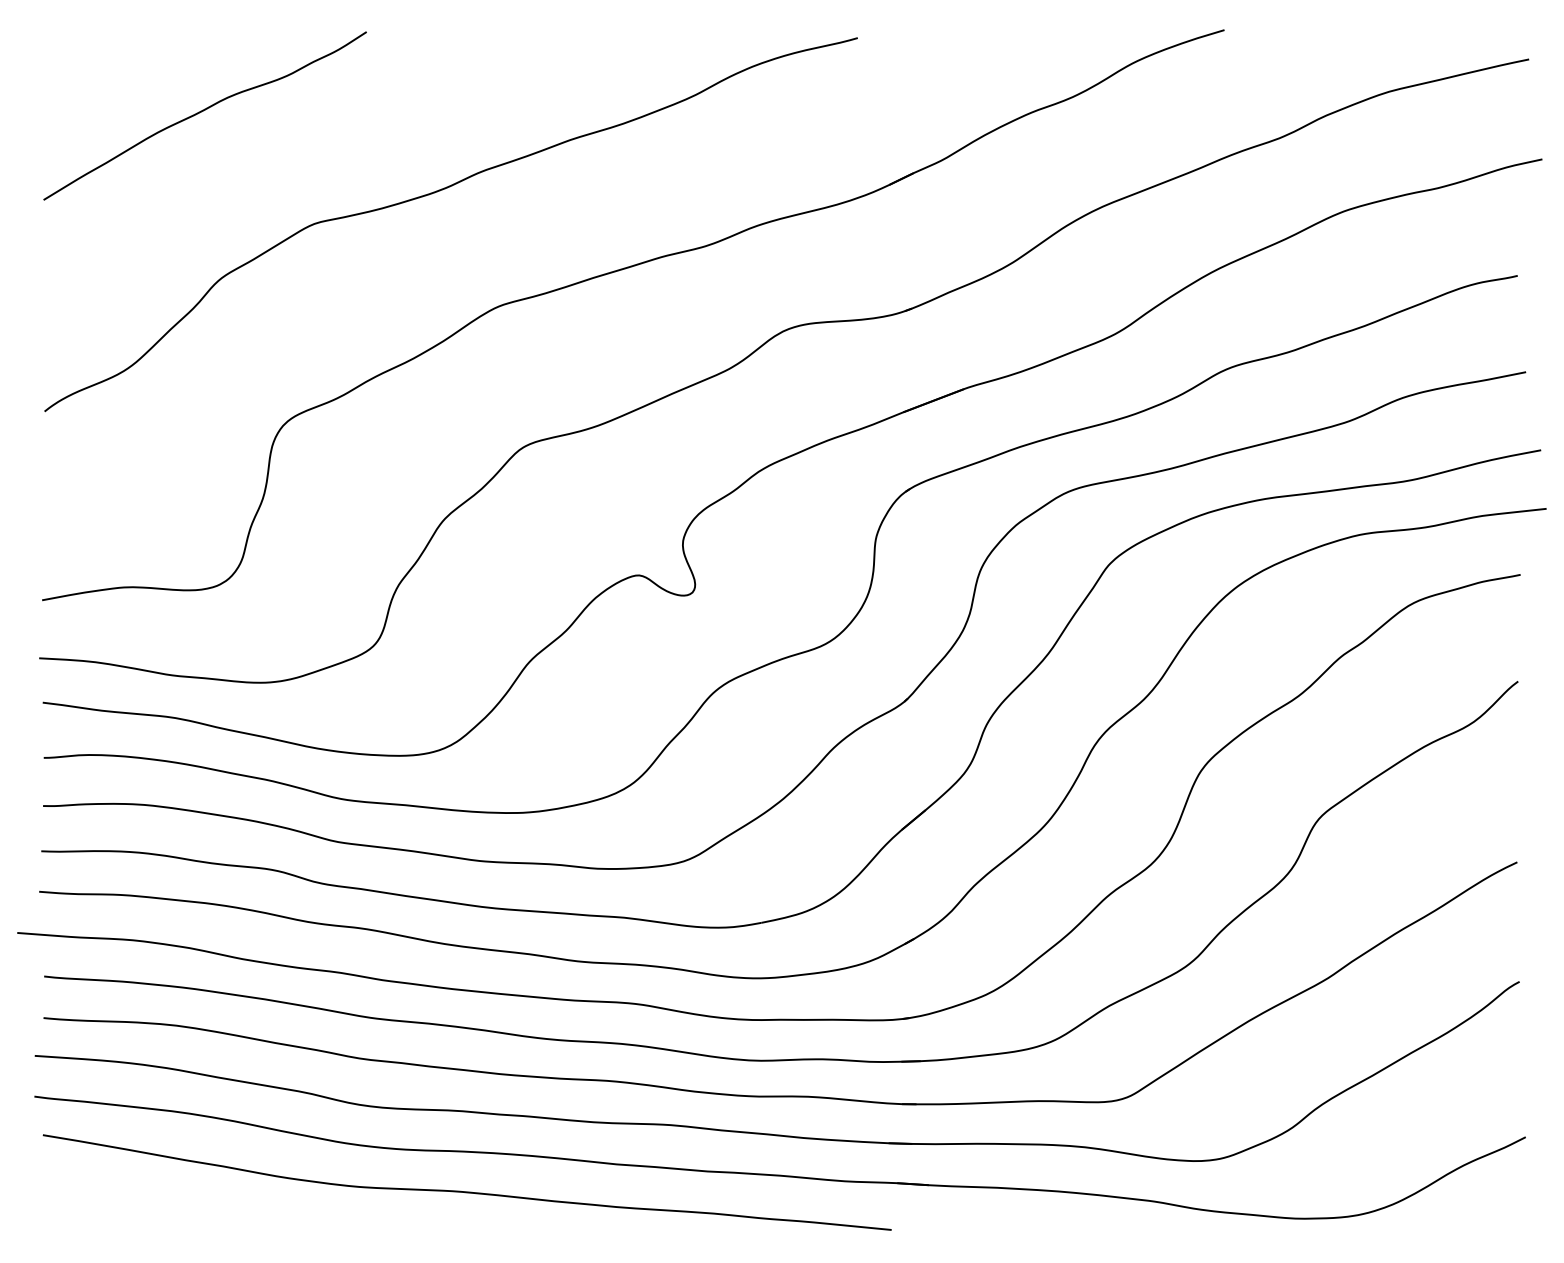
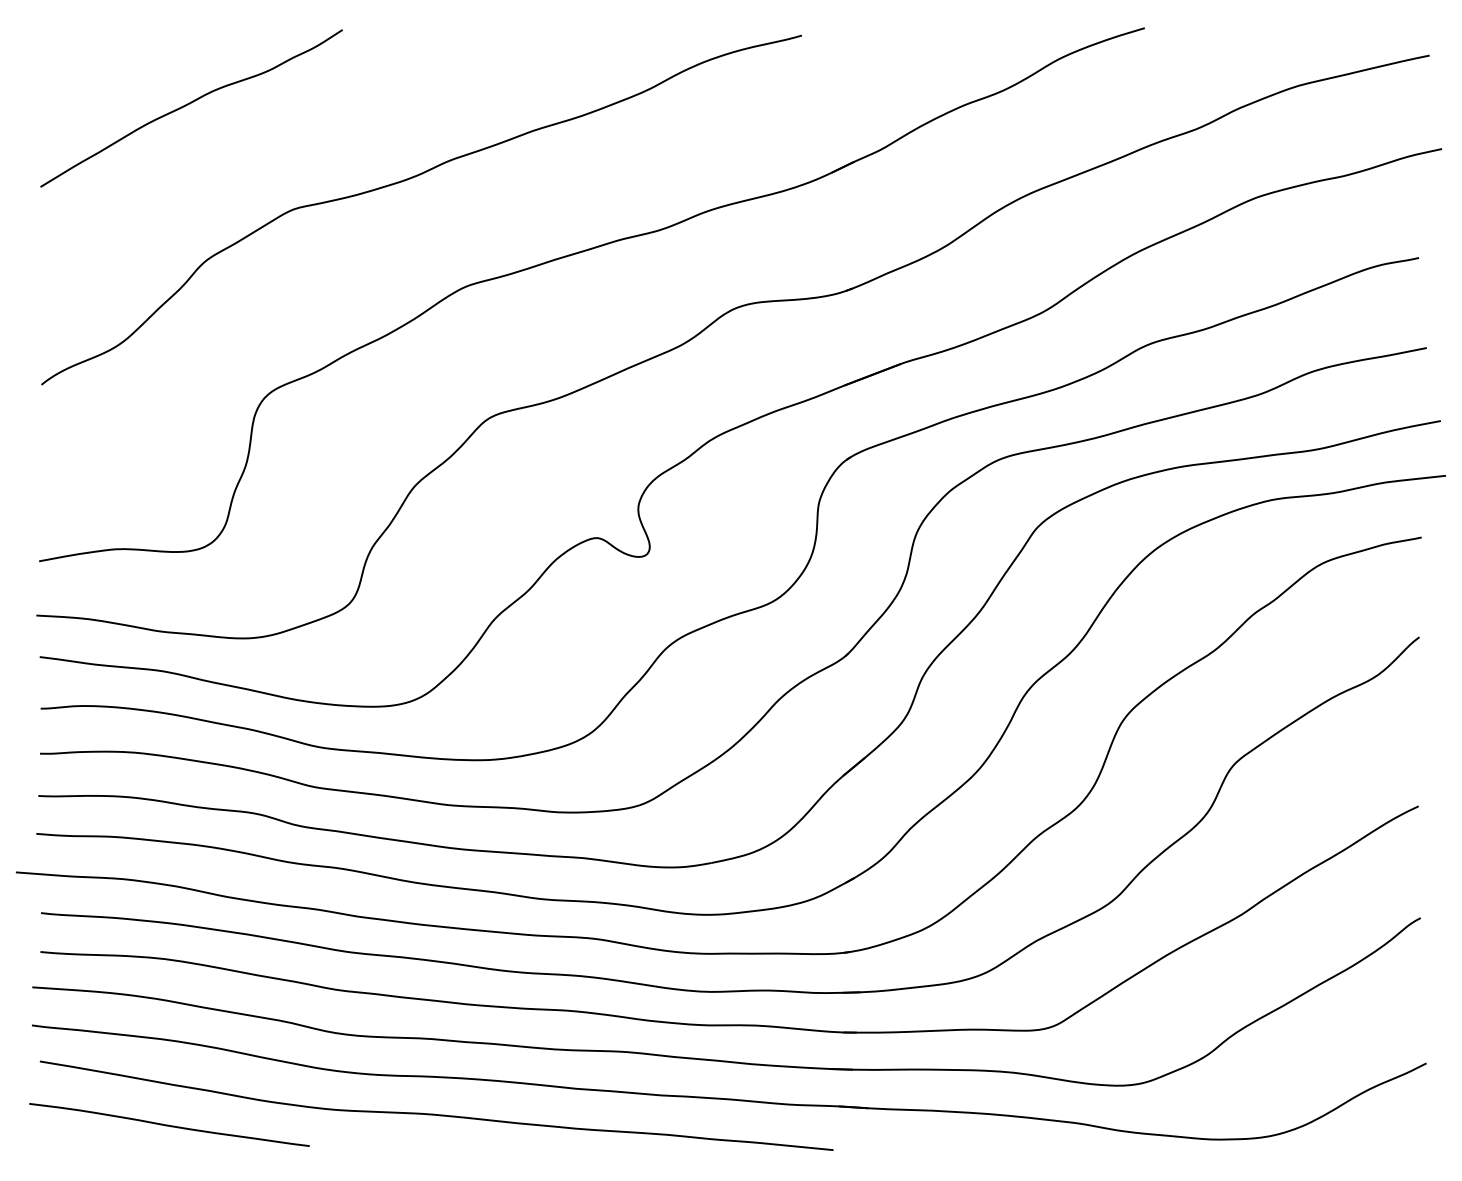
curve: (181, 1203) -> (169, 1125), added

